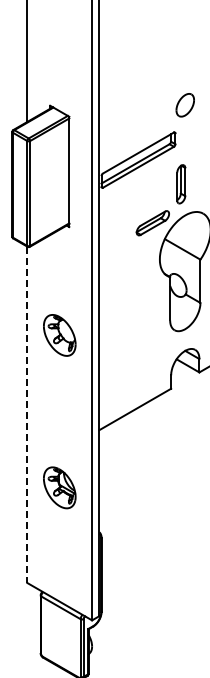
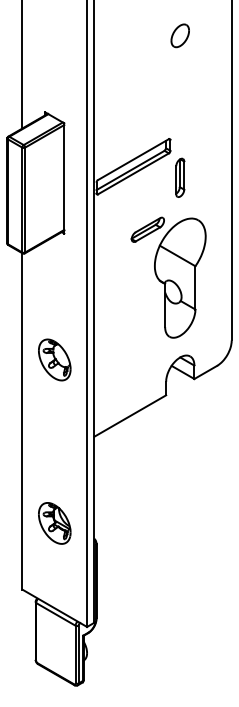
part: (184, 104) -> (179, 35), moved
part: (181, 183) -> (180, 177), moved
part: (59, 334) -> (54, 359), moved
line: (27, 414) -> (22, 421), dashed -> solid
part: (59, 487) -> (54, 523), moved

